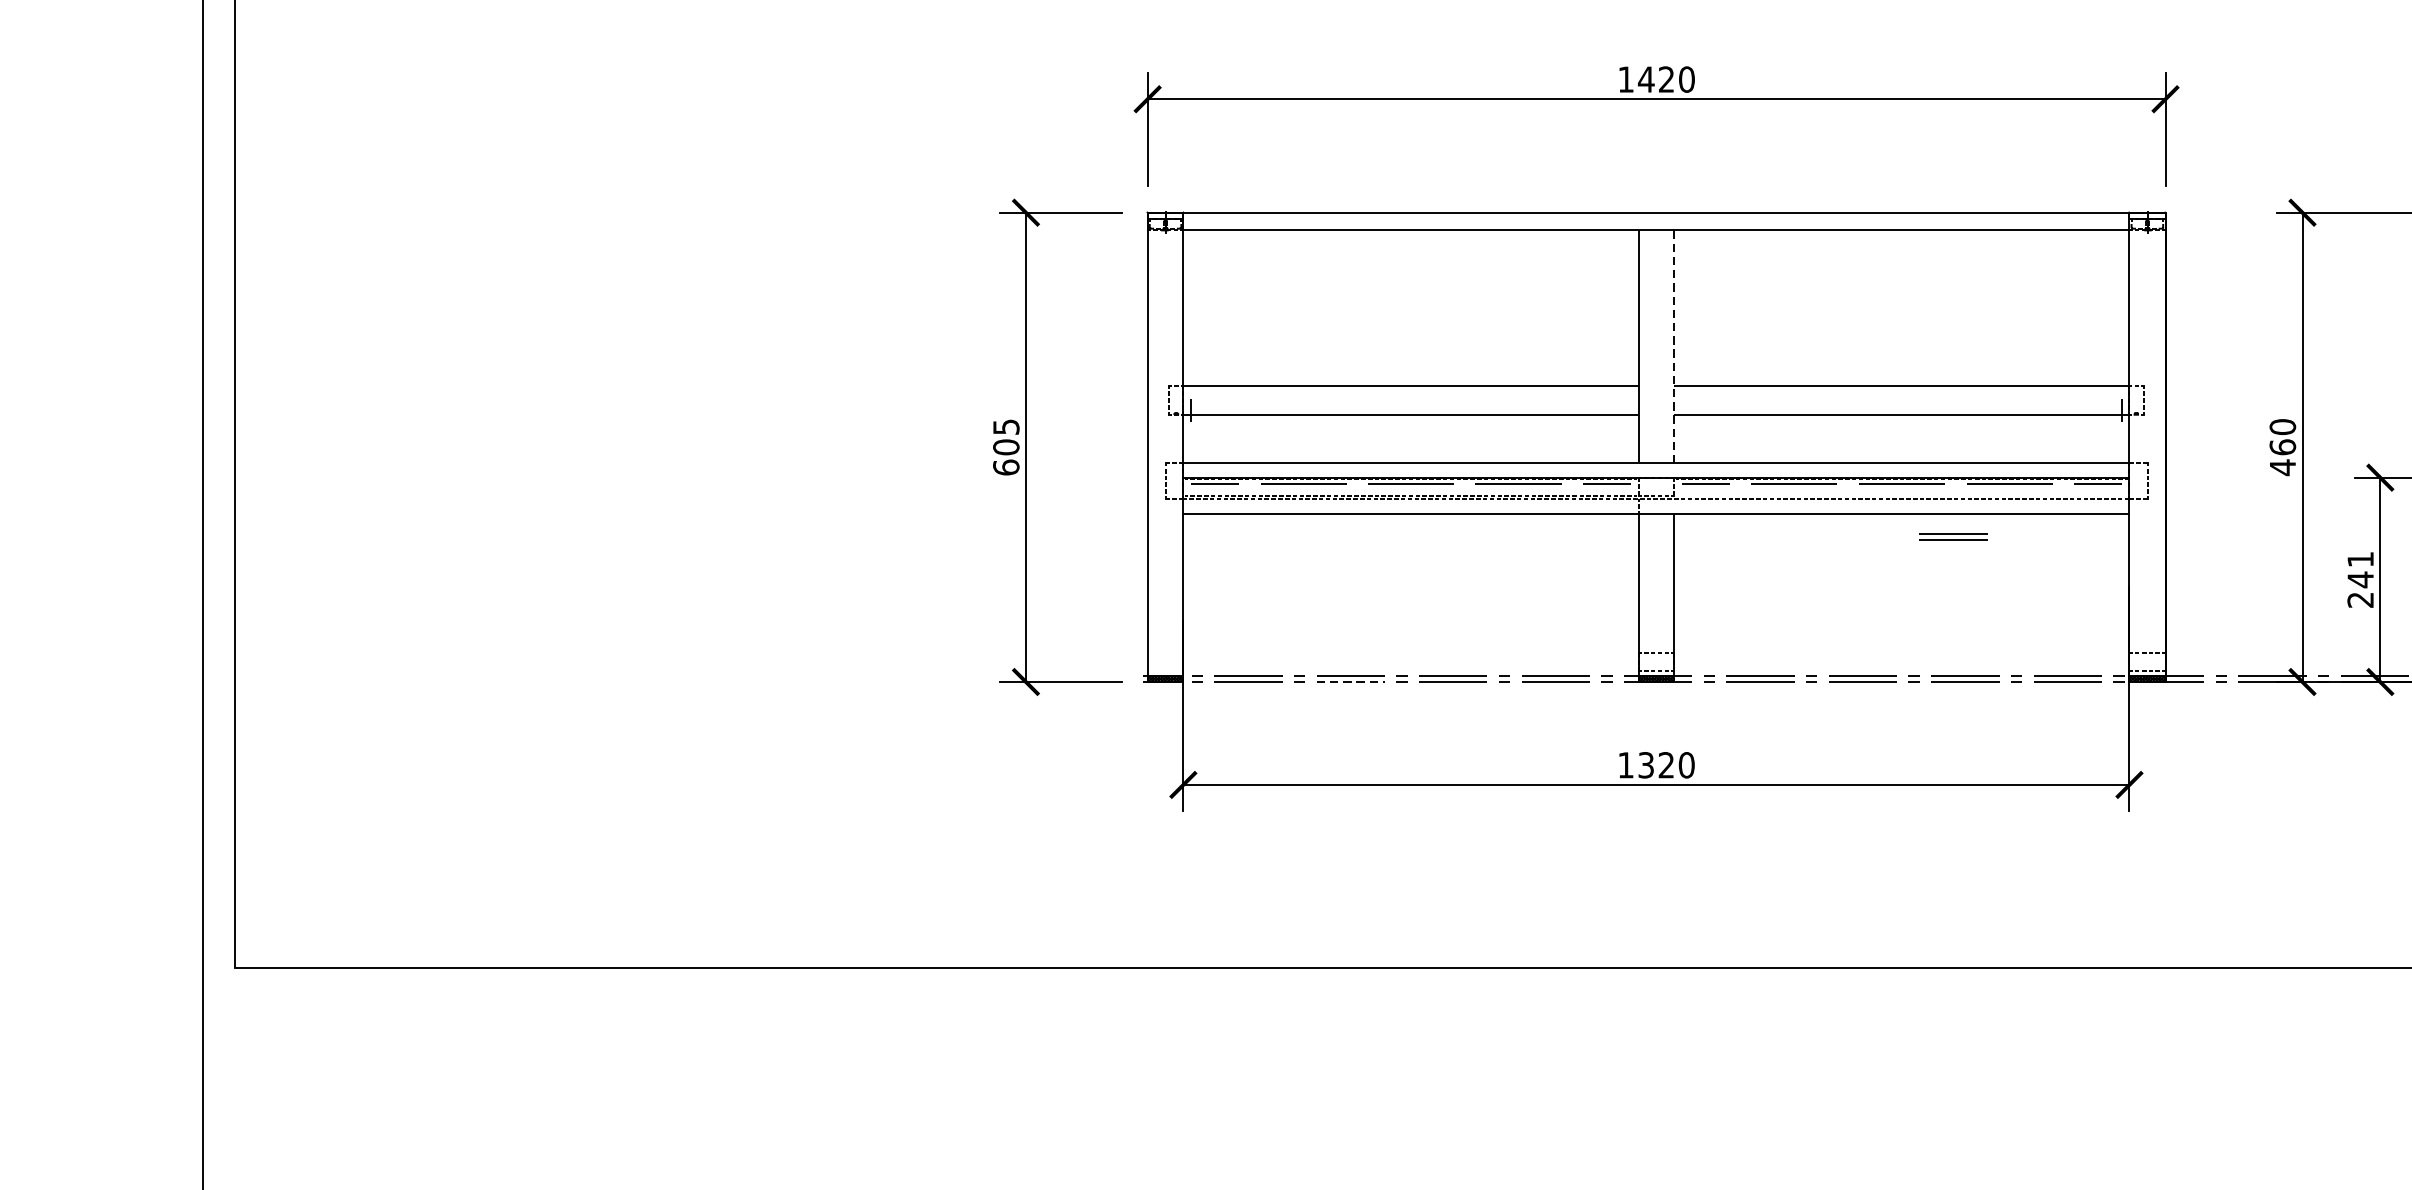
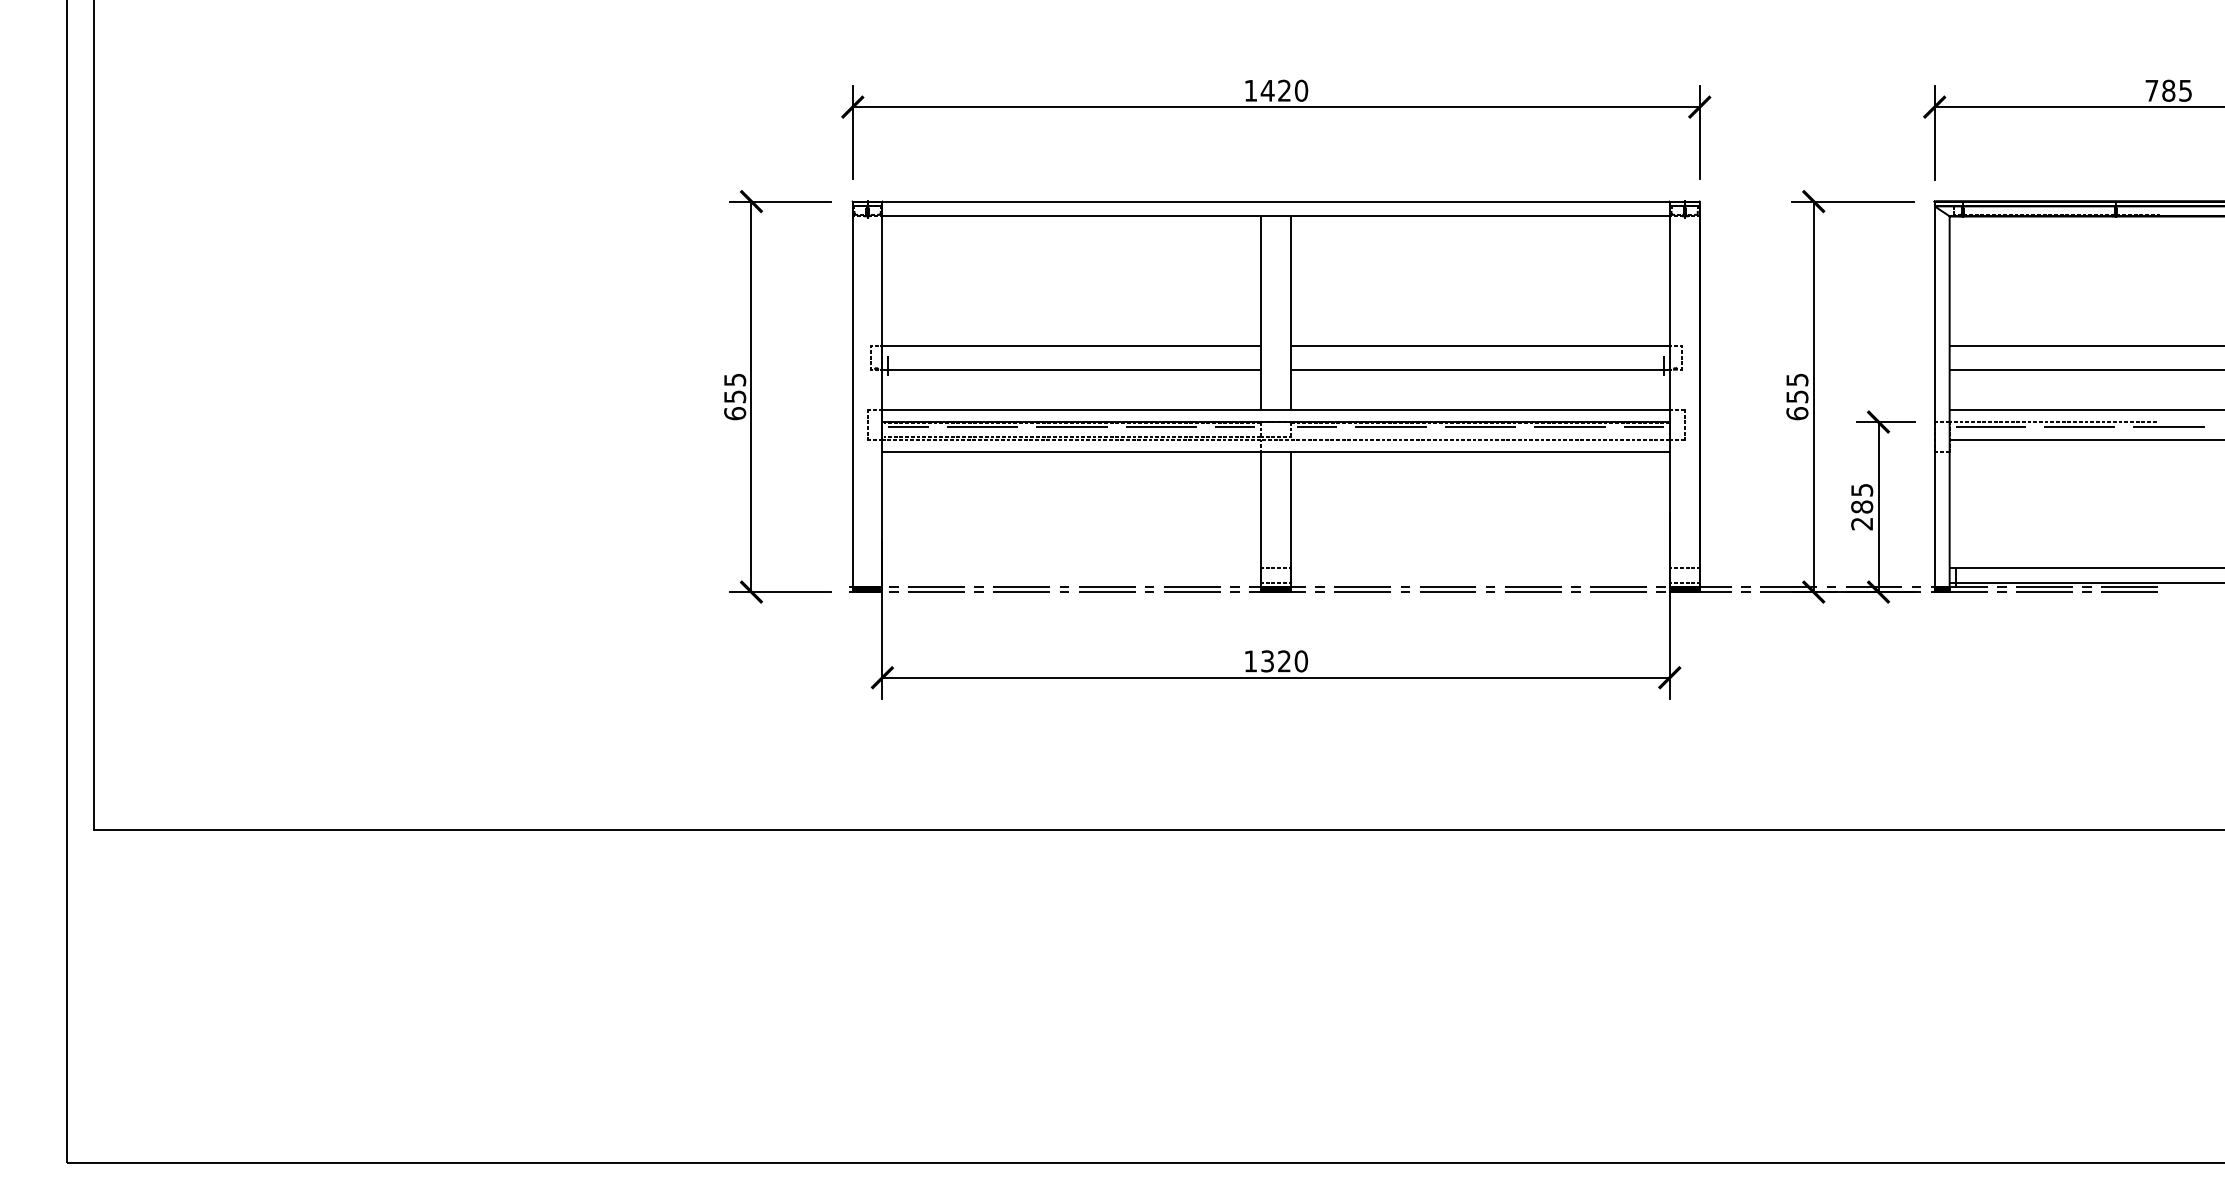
line: (1674, 347) -> (1291, 313), dashed -> solid
text: (1006, 446) -> (735, 396), 605 -> 655
text: (2282, 446) -> (1797, 396), 460 -> 655
part: (1953, 537) -> (1523, 471), removed
text: (2361, 570) -> (1862, 499), 241 -> 285
line: (1351, 682) -> (1022, 592), dashed -> solid

